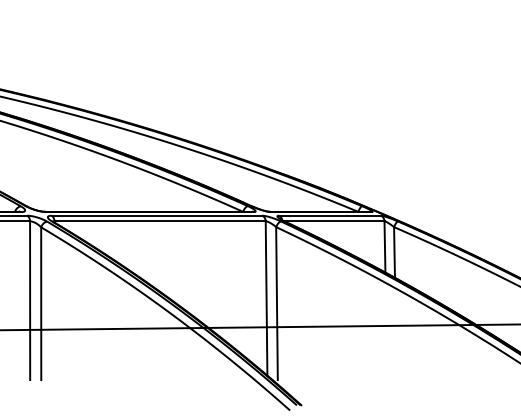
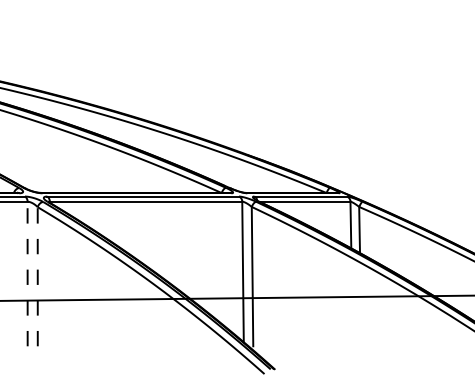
line: (29, 300) -> (27, 273), solid -> dashed
line: (40, 303) -> (37, 276), solid -> dashed

